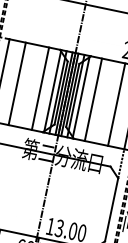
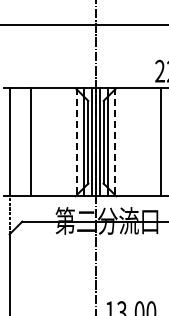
line: (40, 88) -> (61, 142), removed
line: (52, 91) -> (77, 142), solid -> dashed
line: (81, 97) -> (114, 142), solid -> dashed
line: (93, 99) -> (130, 142), removed

